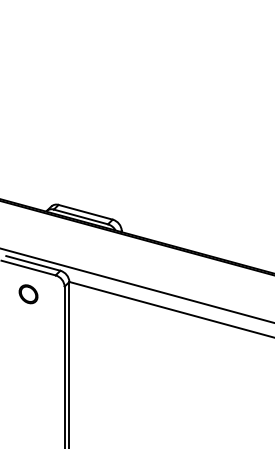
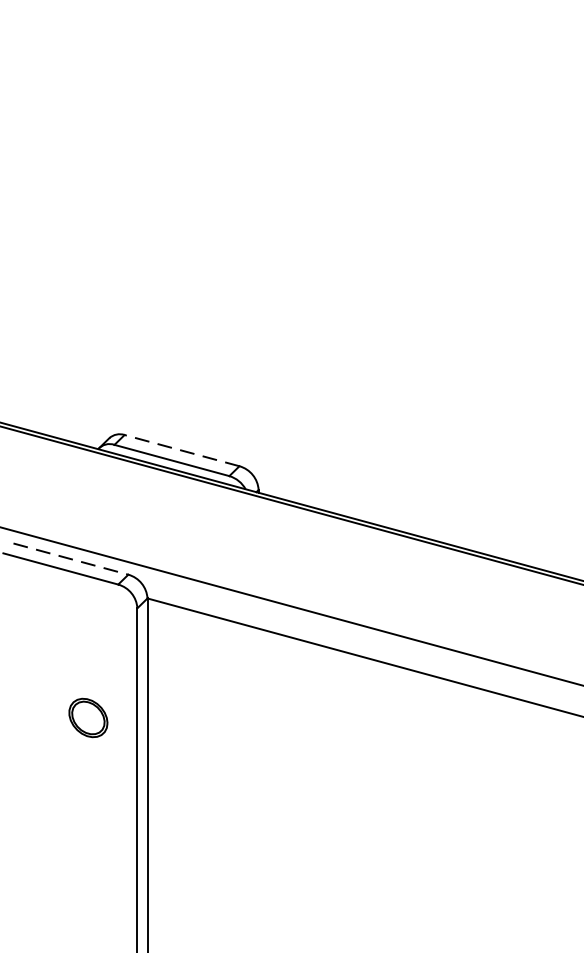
line: (85, 212) -> (181, 451), solid -> dashed
line: (33, 263) -> (71, 559), solid -> dashed
part: (28, 294) -> (88, 718), moved

